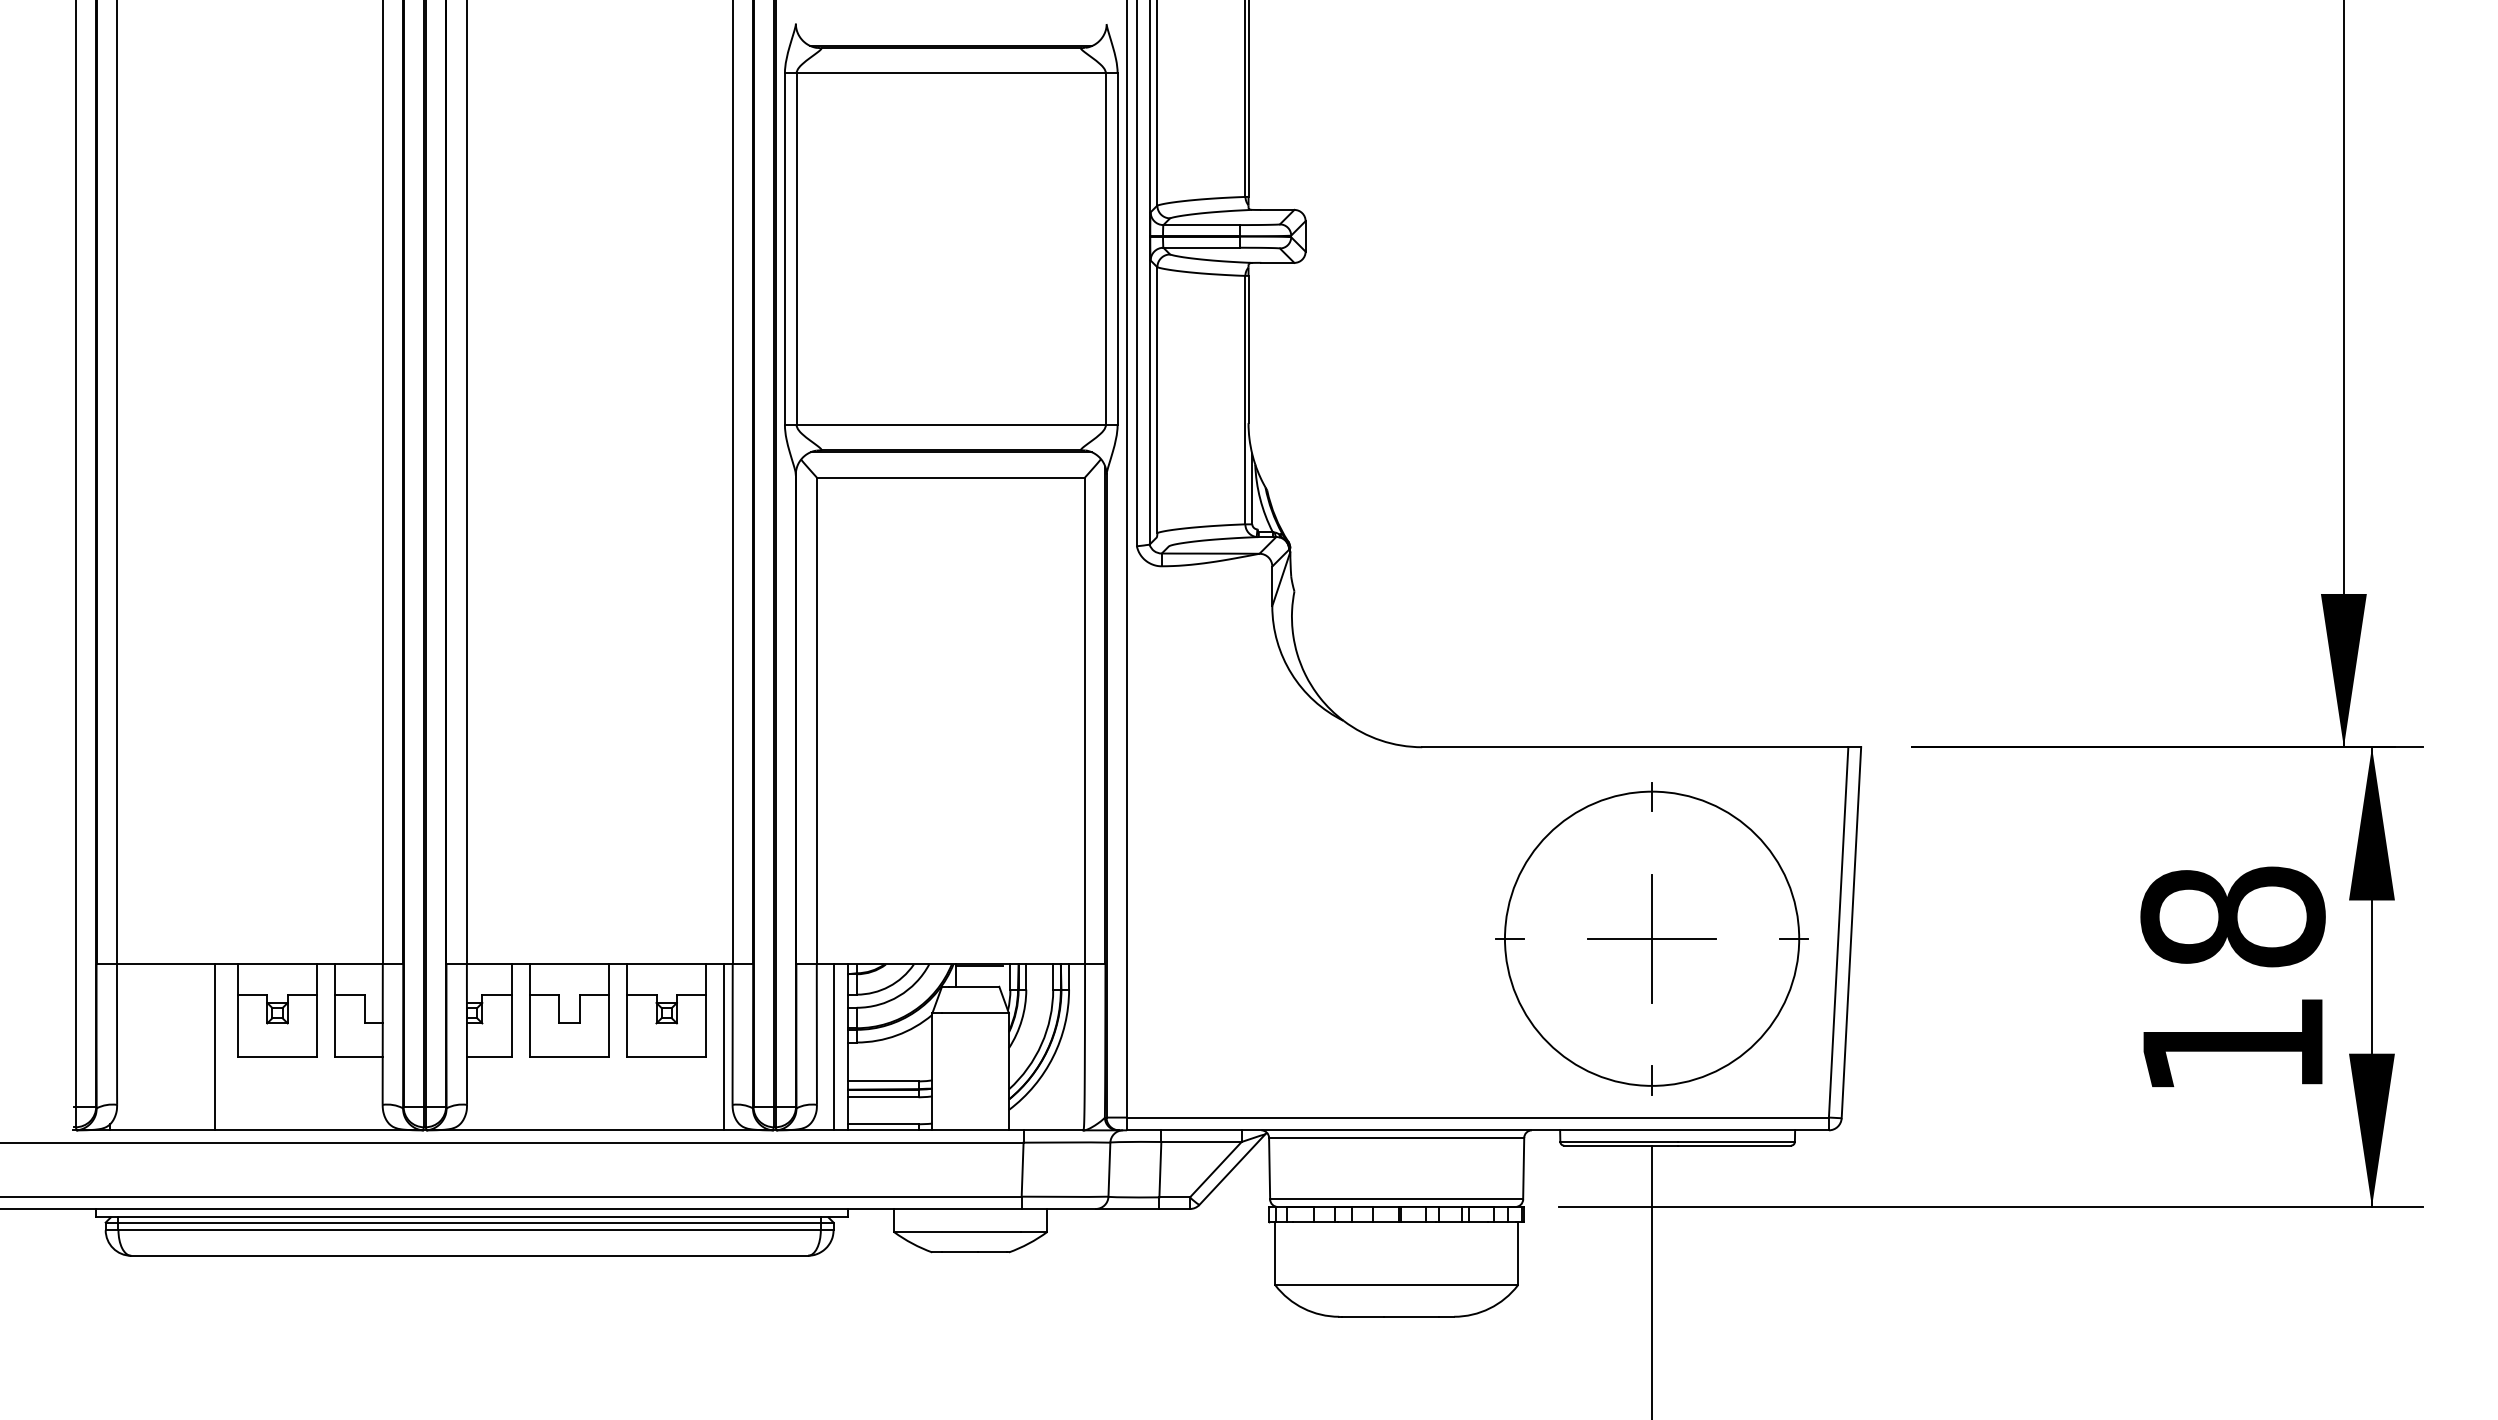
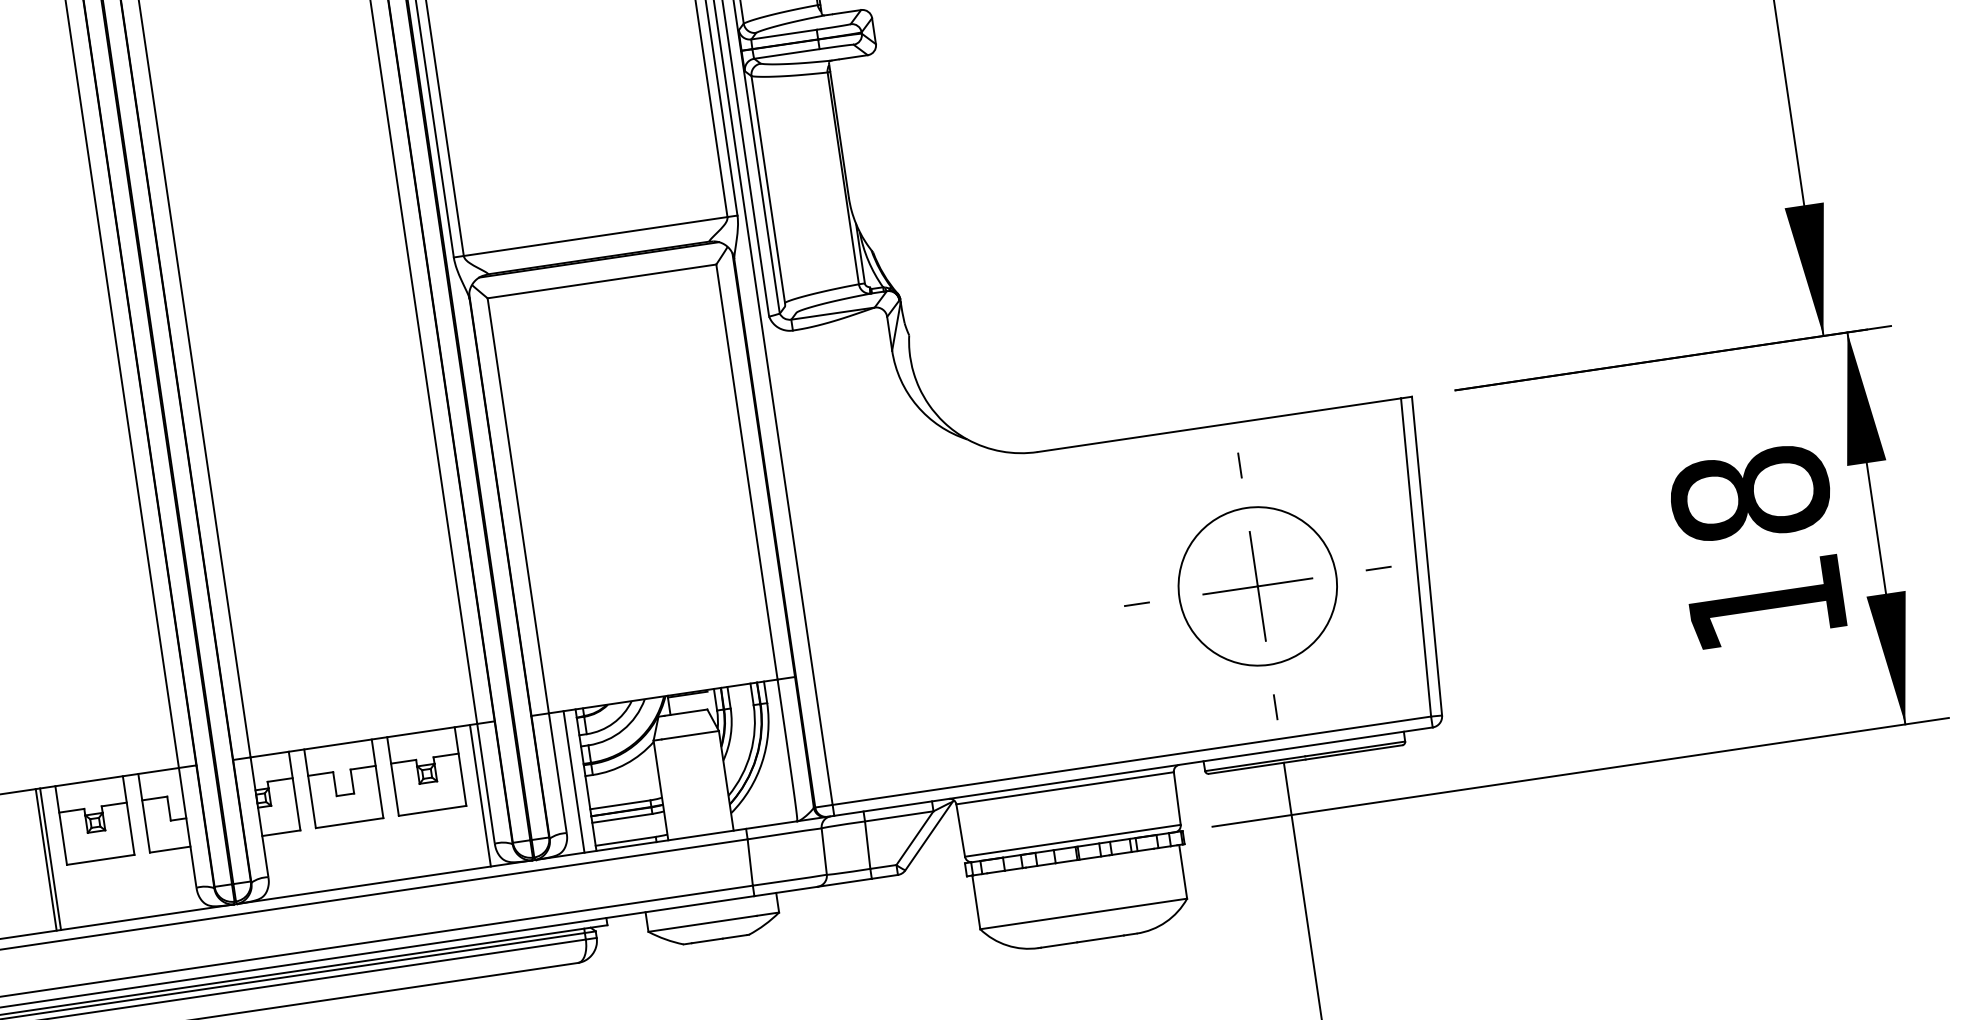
circle: (1652, 938) -> (1258, 586), size x0.62
line: (220, 1047) -> (51, 859), added

